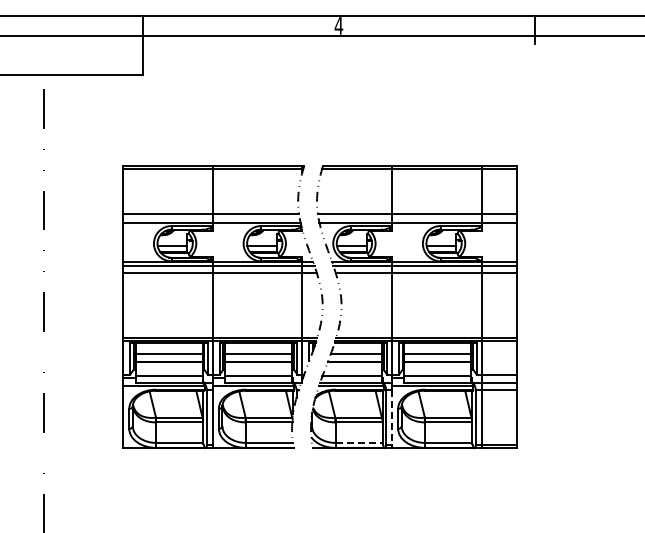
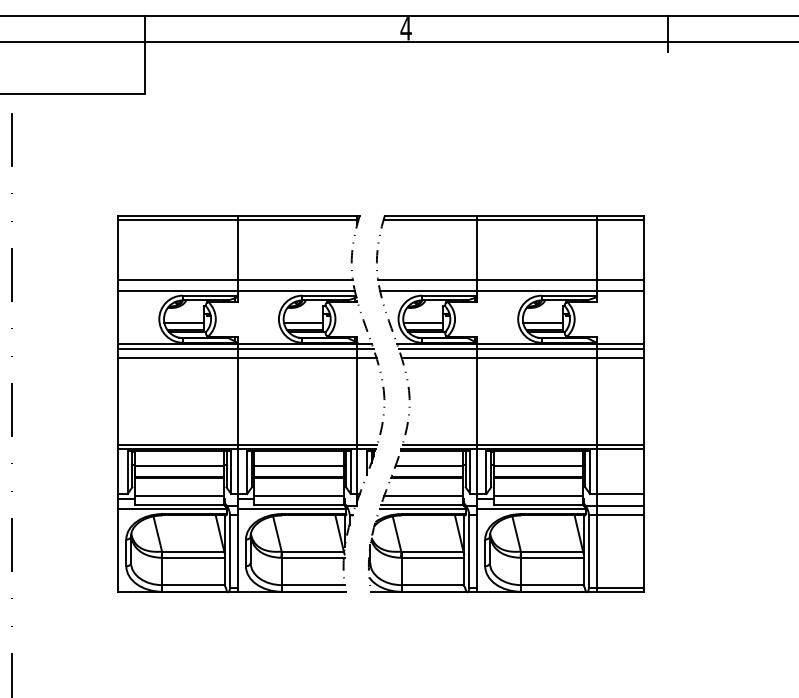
line: (392, 418) -> (477, 552), dashed -> solid
line: (359, 442) -> (433, 584), dashed -> solid

